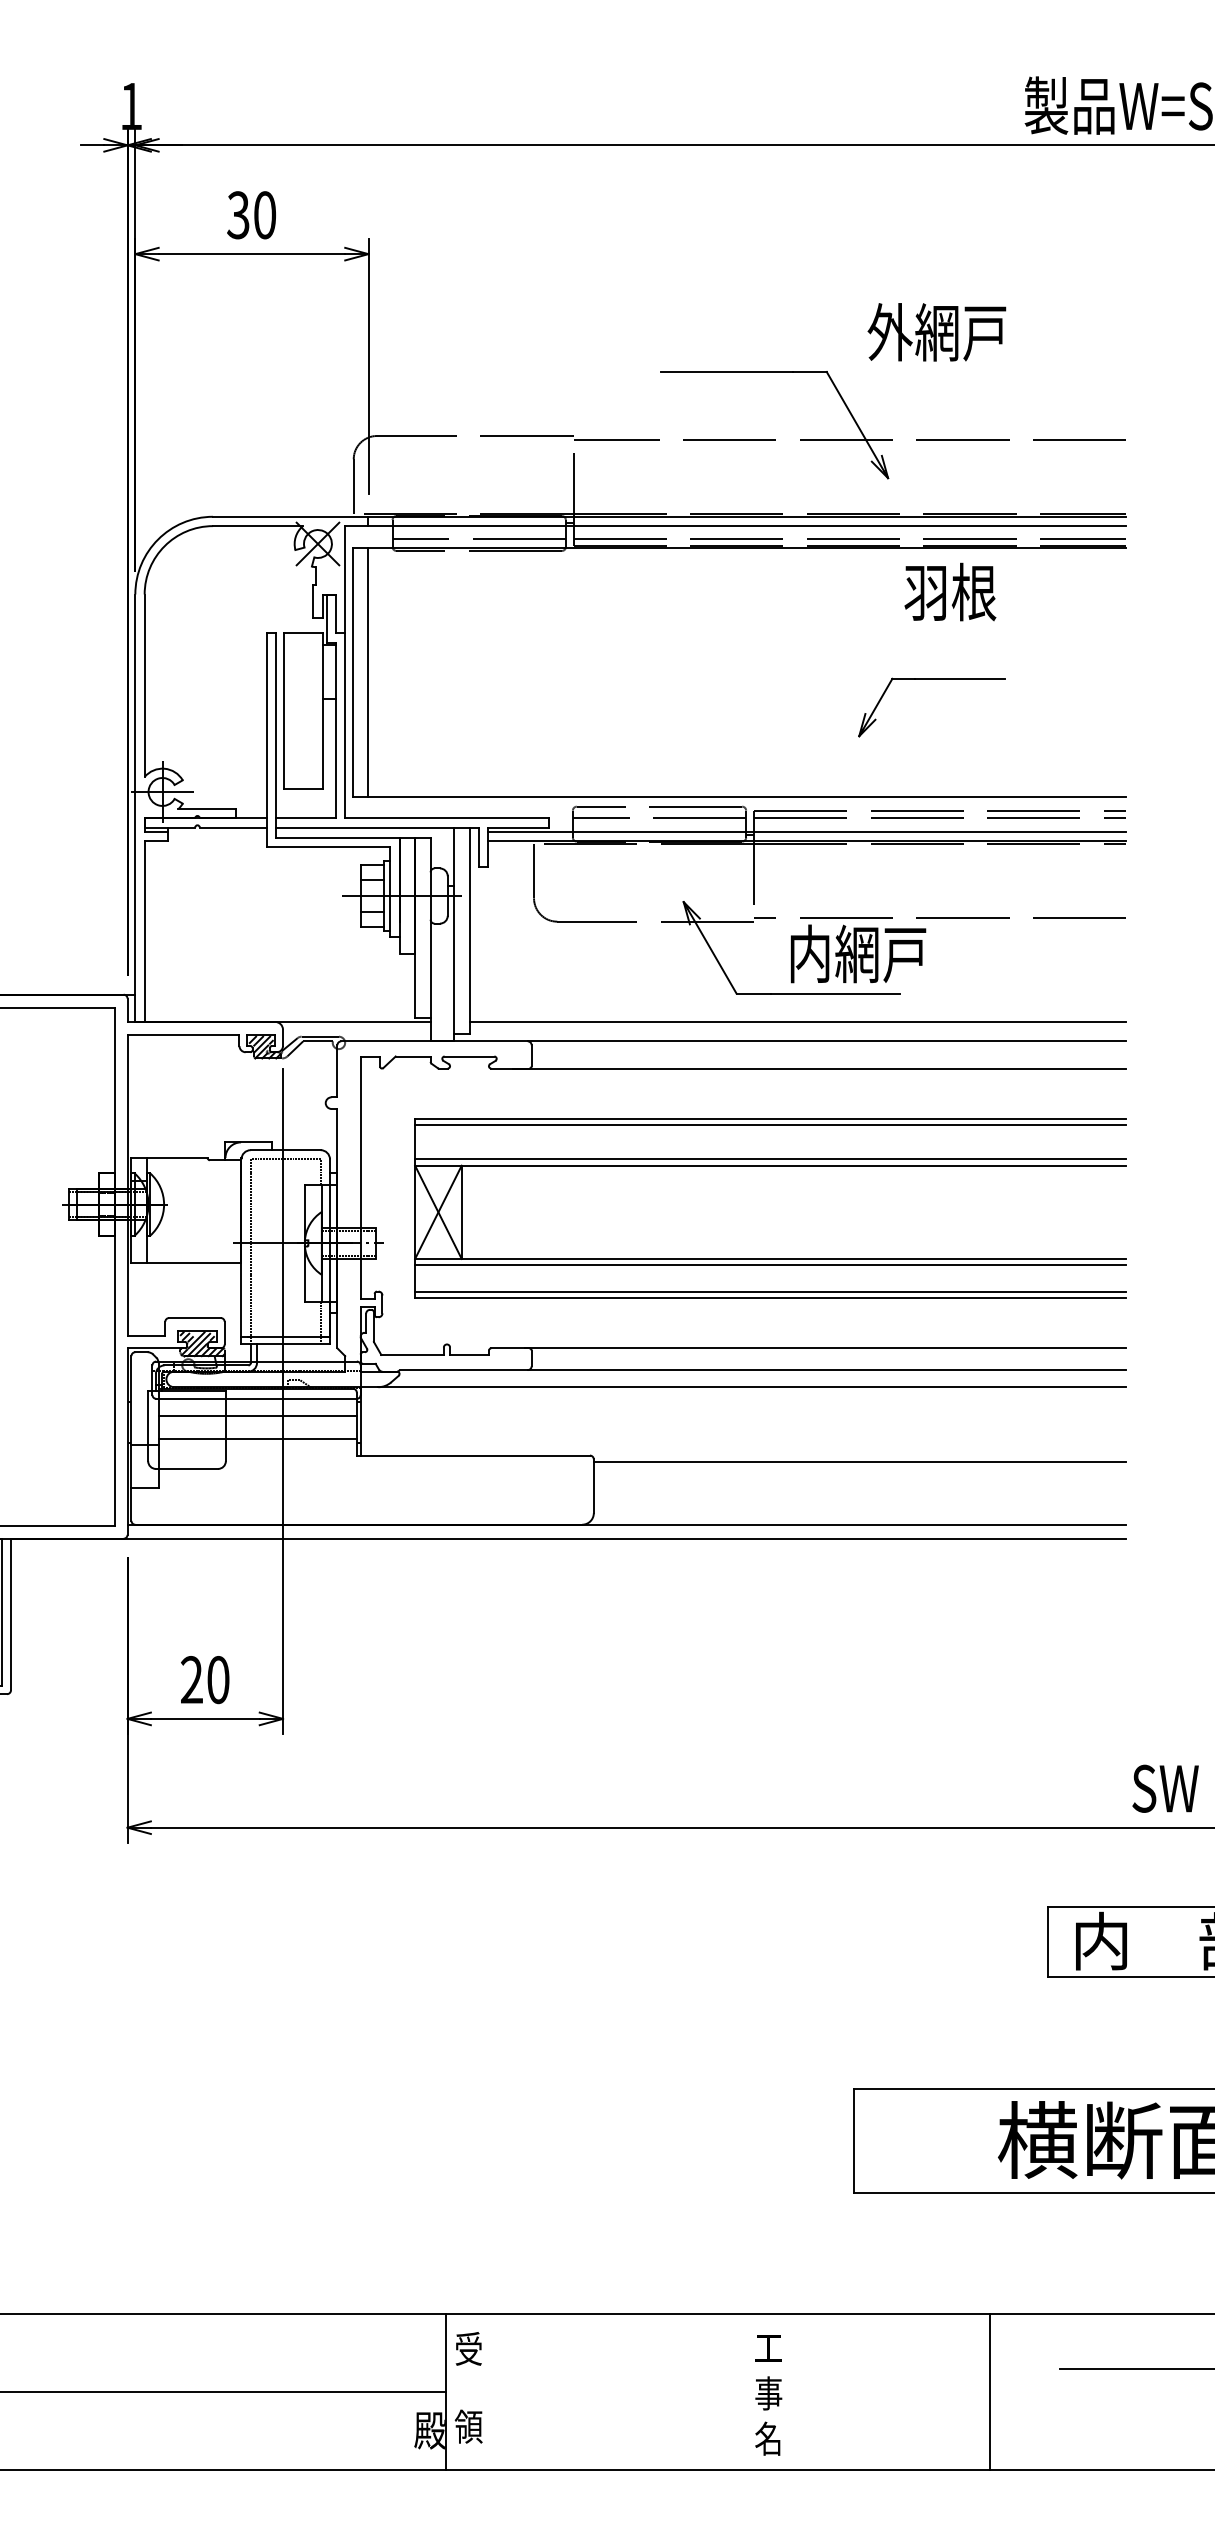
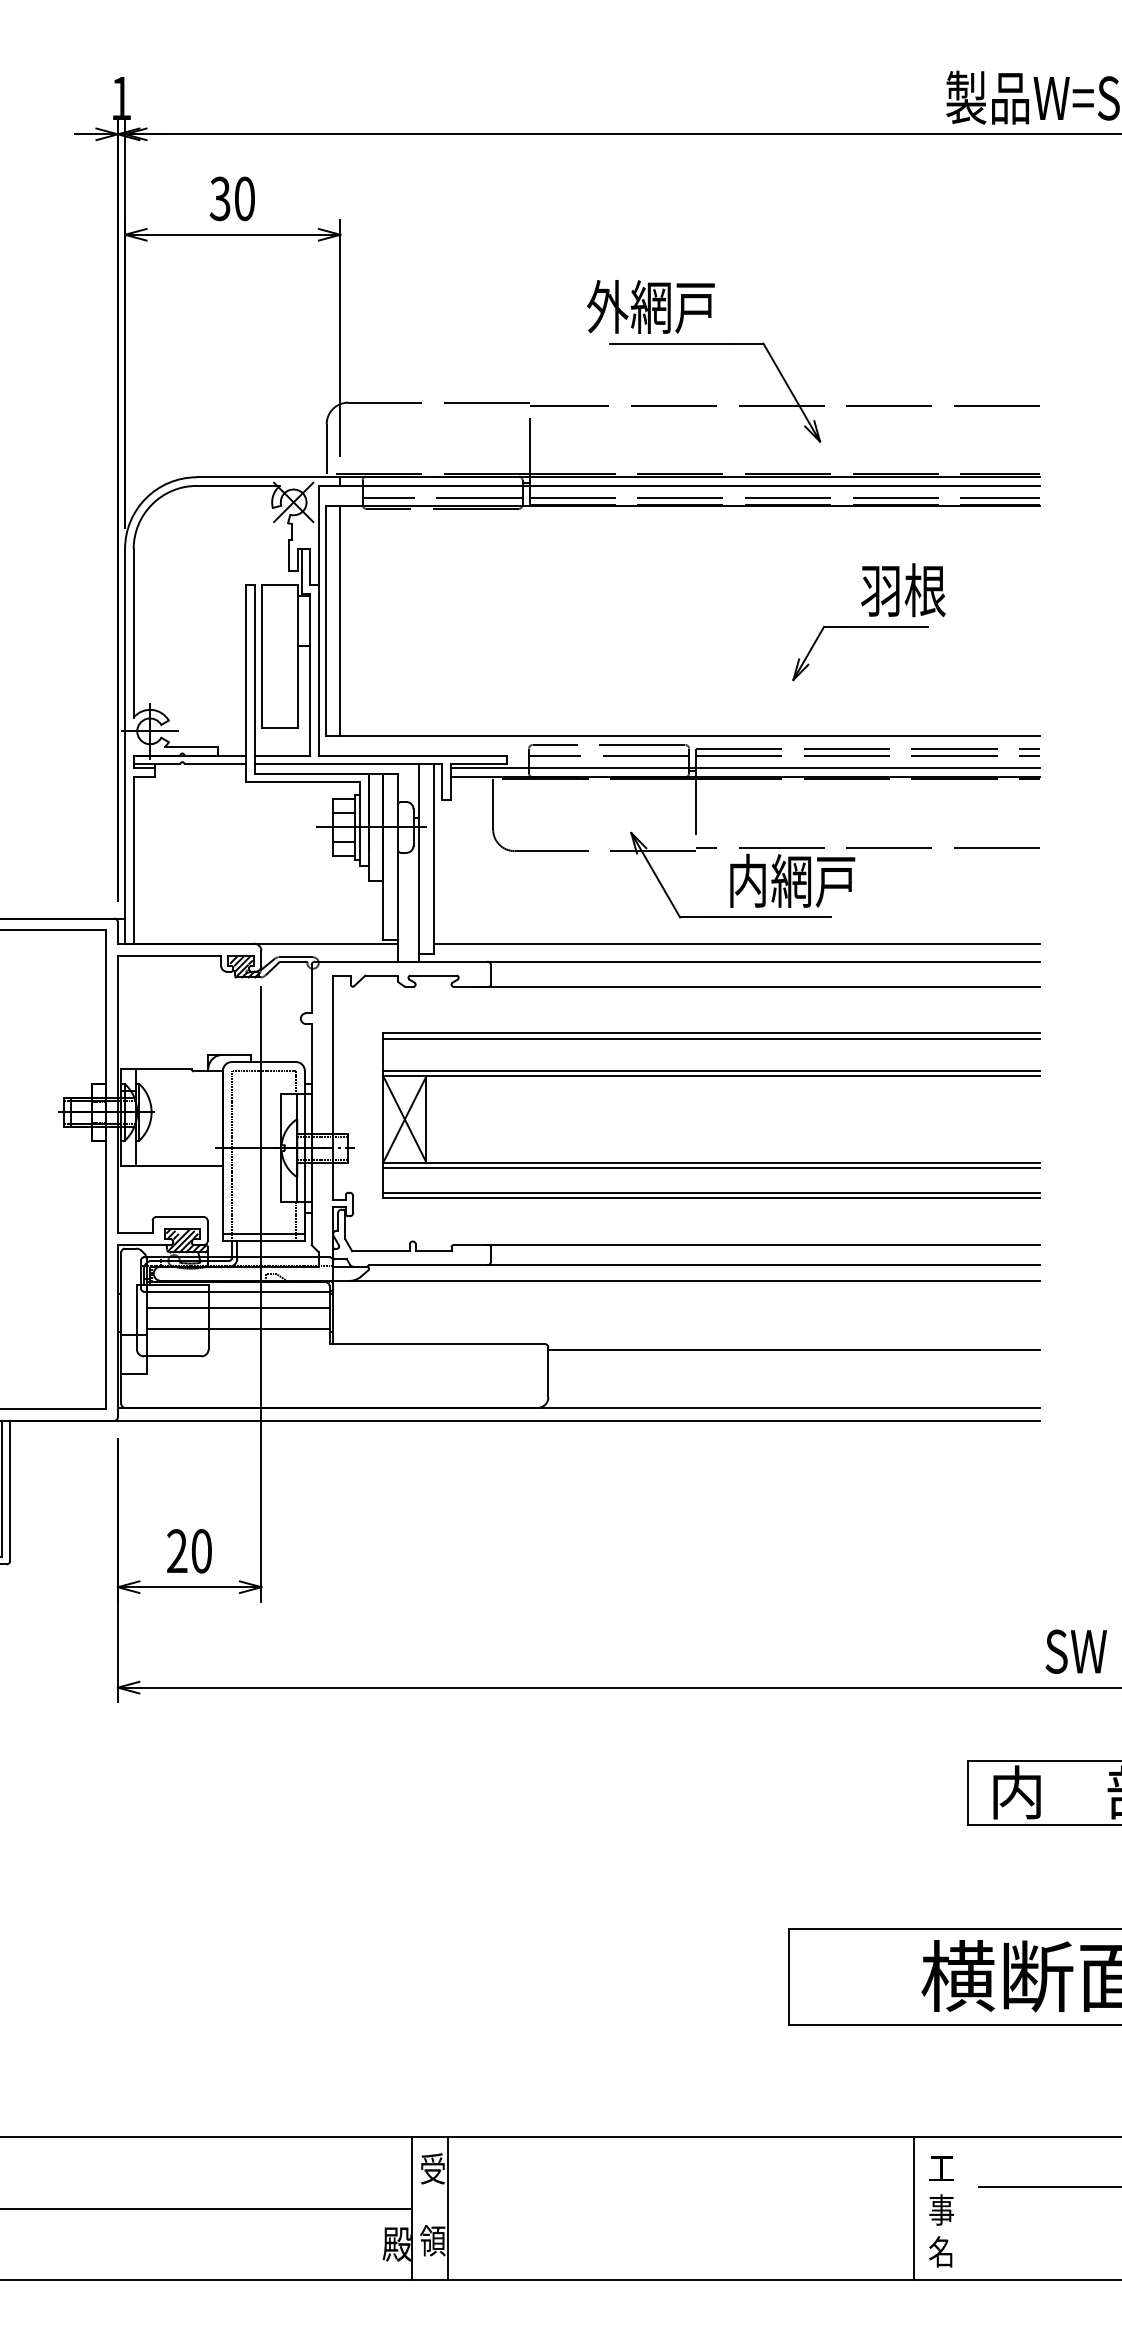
text: (936, 332) -> (650, 307), moved
text: (950, 591) -> (903, 589), moved
line: (484, 2391) -> (447, 2208), added
text: (768, 2395) -> (941, 2211), moved

